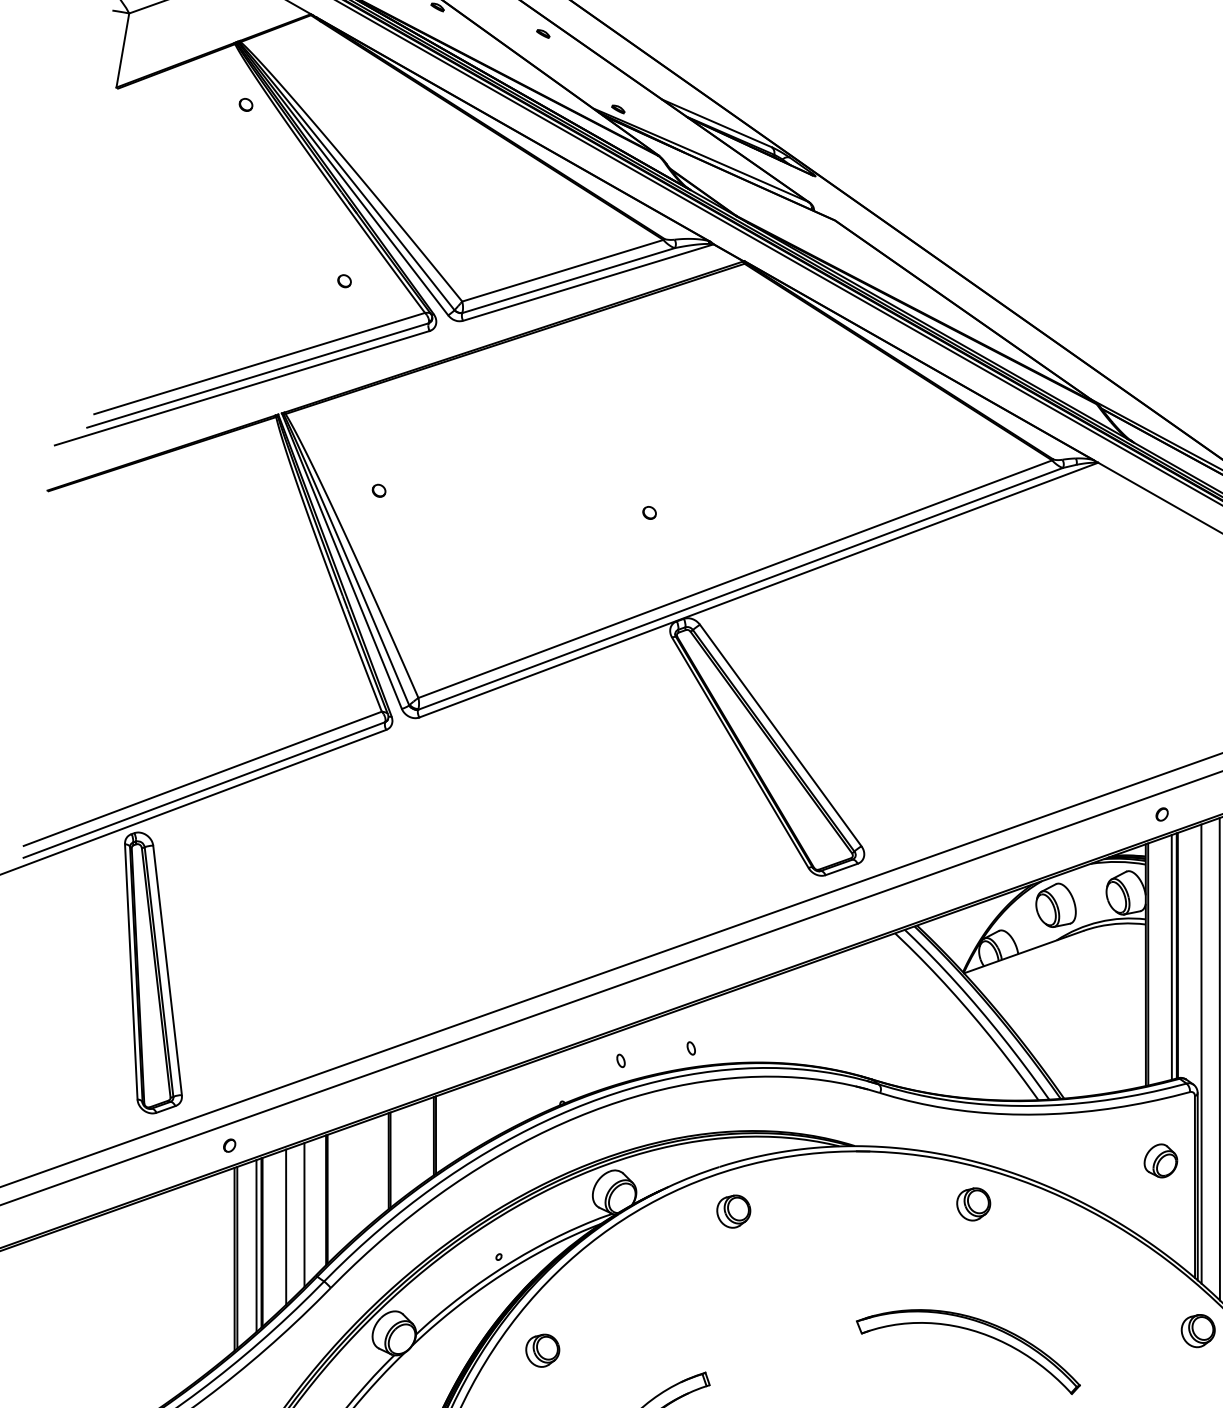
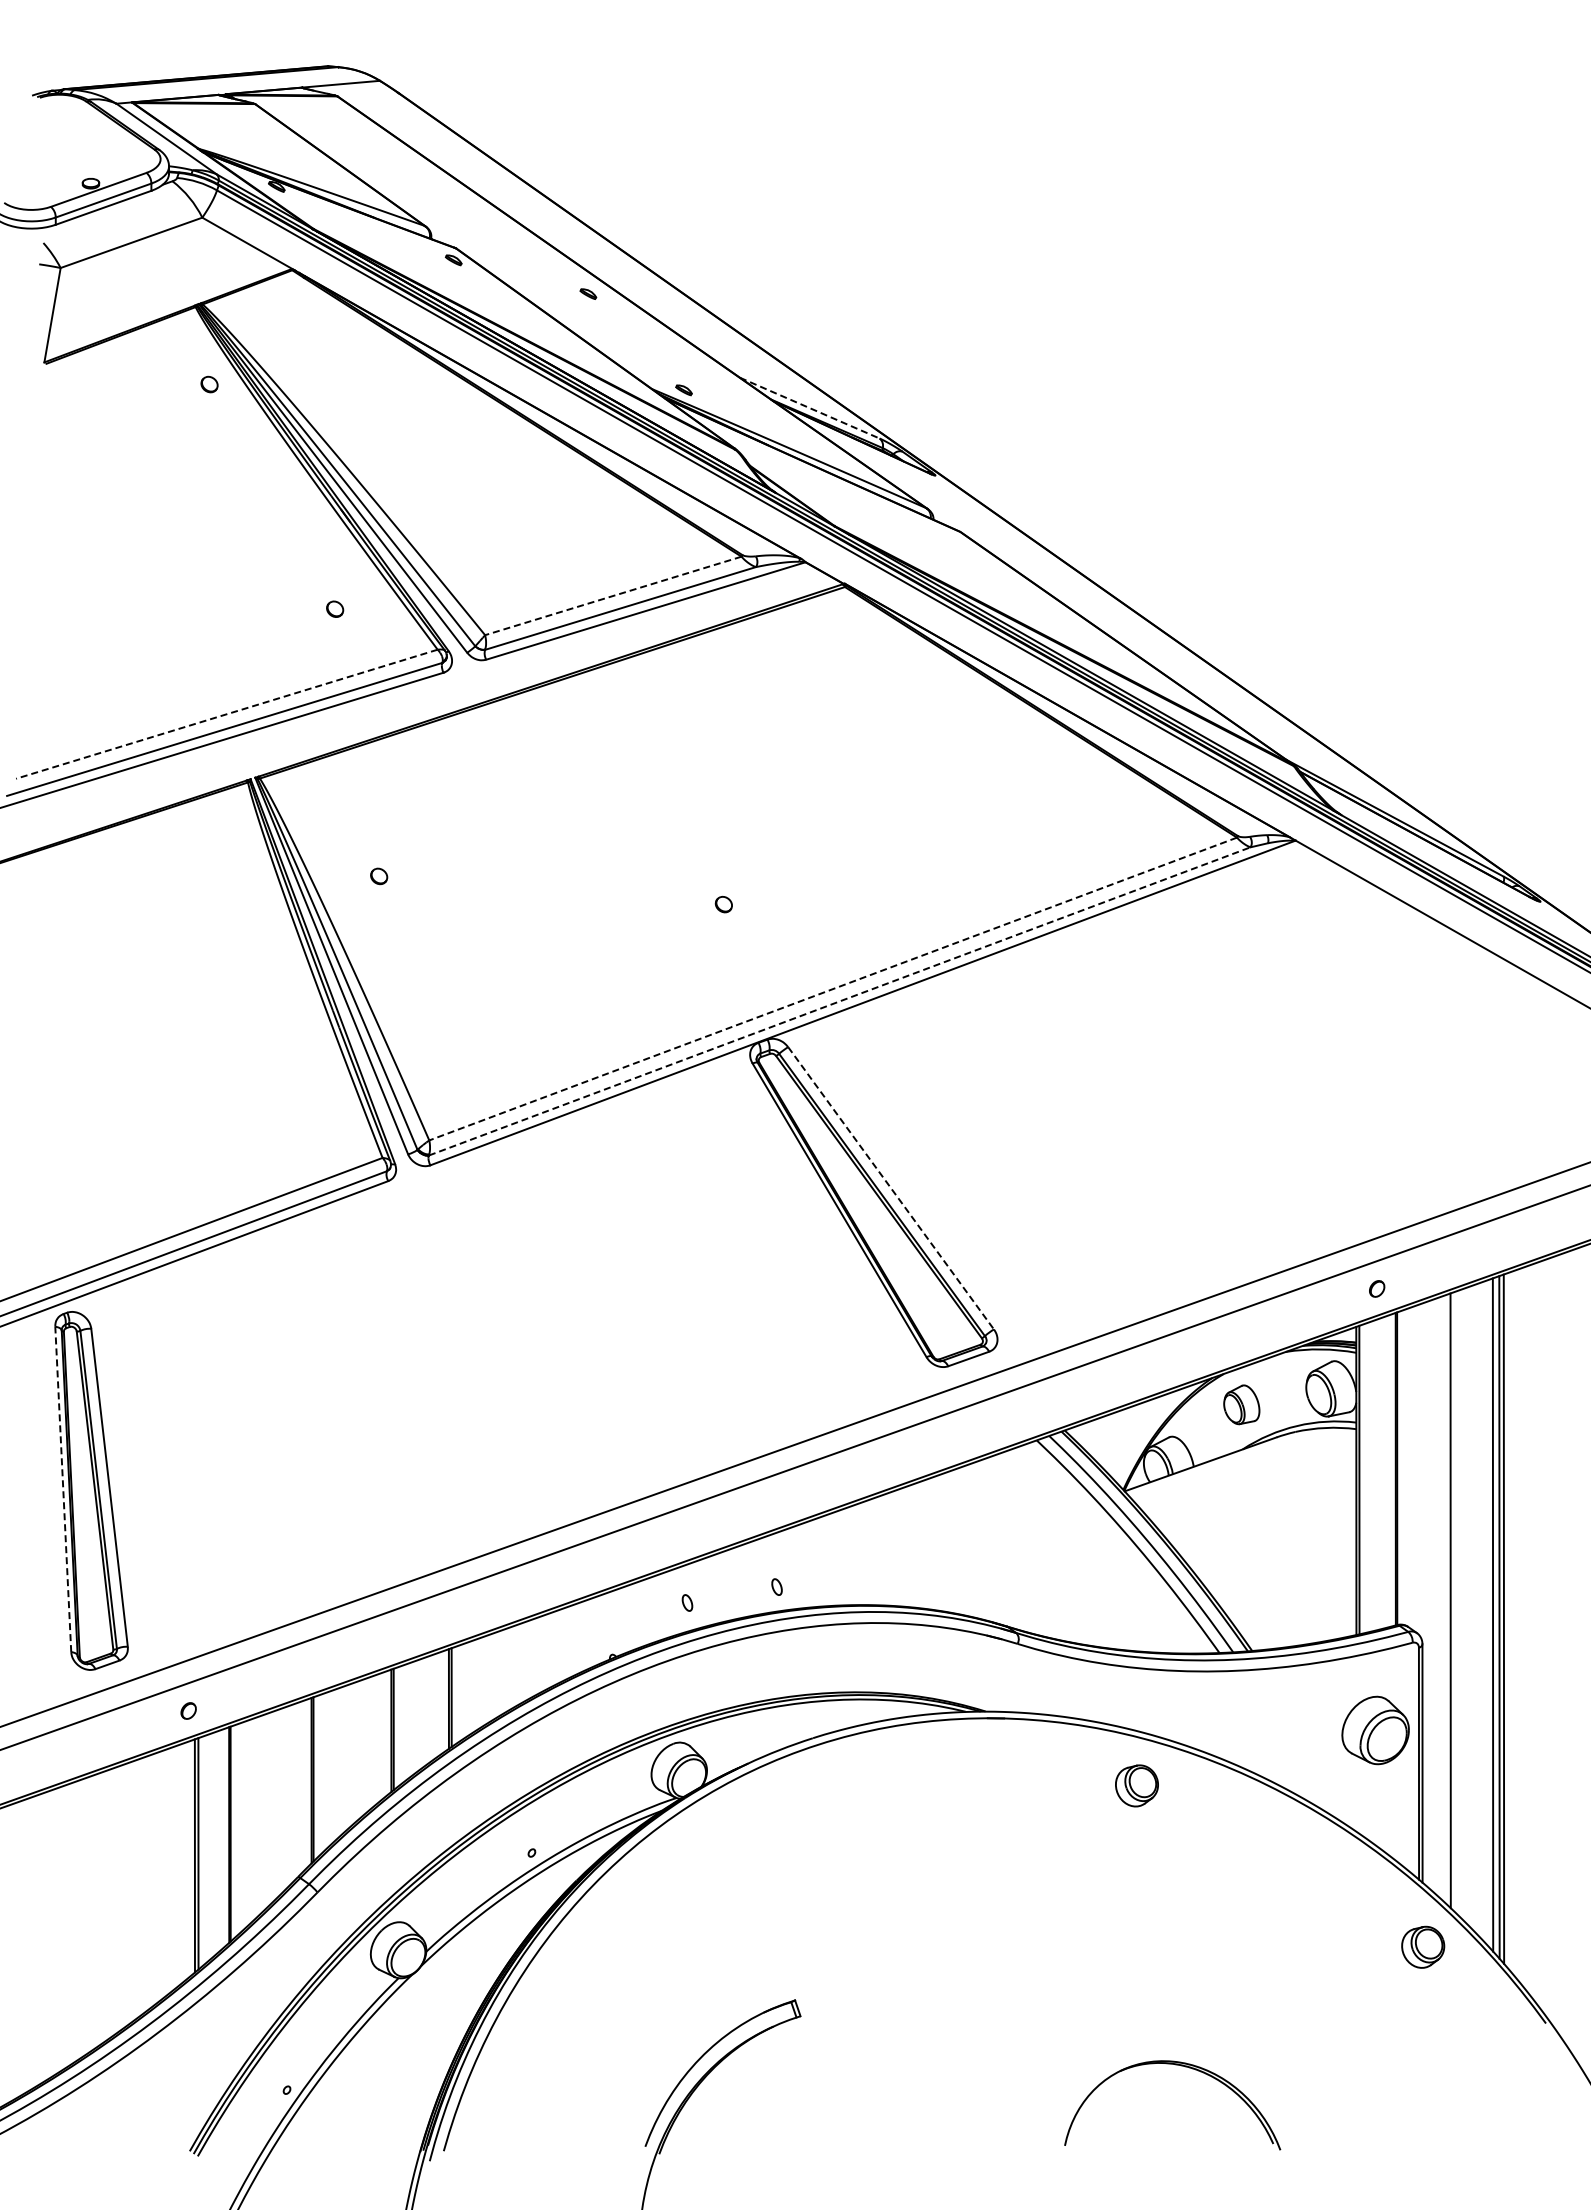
line: (717, 123) -> (810, 408), solid -> dashed
line: (562, 271) -> (612, 596), solid -> dashed
line: (259, 363) -> (226, 714), solid -> dashed
line: (734, 579) -> (832, 989), solid -> dashed
line: (740, 588) -> (839, 1001), solid -> dashed
line: (781, 735) -> (891, 1188), solid -> dashed
part: (1055, 905) -> (1241, 1404), size x0.7
line: (1171, 957) -> (1389, 1471), removed
line: (131, 971) -> (63, 1489), solid -> dashed
line: (1201, 1053) -> (1427, 1593), removed
part: (1160, 1160) -> (1375, 1730), size x1.6
part: (734, 1211) -> (831, 1794), removed
line: (304, 1215) -> (283, 1799), removed
line: (286, 1226) -> (260, 1814), removed
line: (256, 1245) -> (222, 1838), removed
part: (974, 1331) -> (1137, 1948), removed
part: (542, 1350) -> (587, 1972), removed

